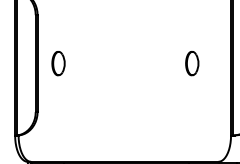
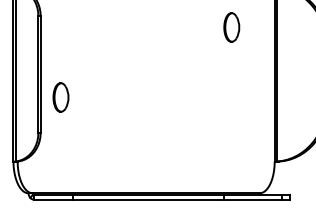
part: (58, 63) -> (60, 97), moved
part: (192, 63) -> (231, 27), moved

